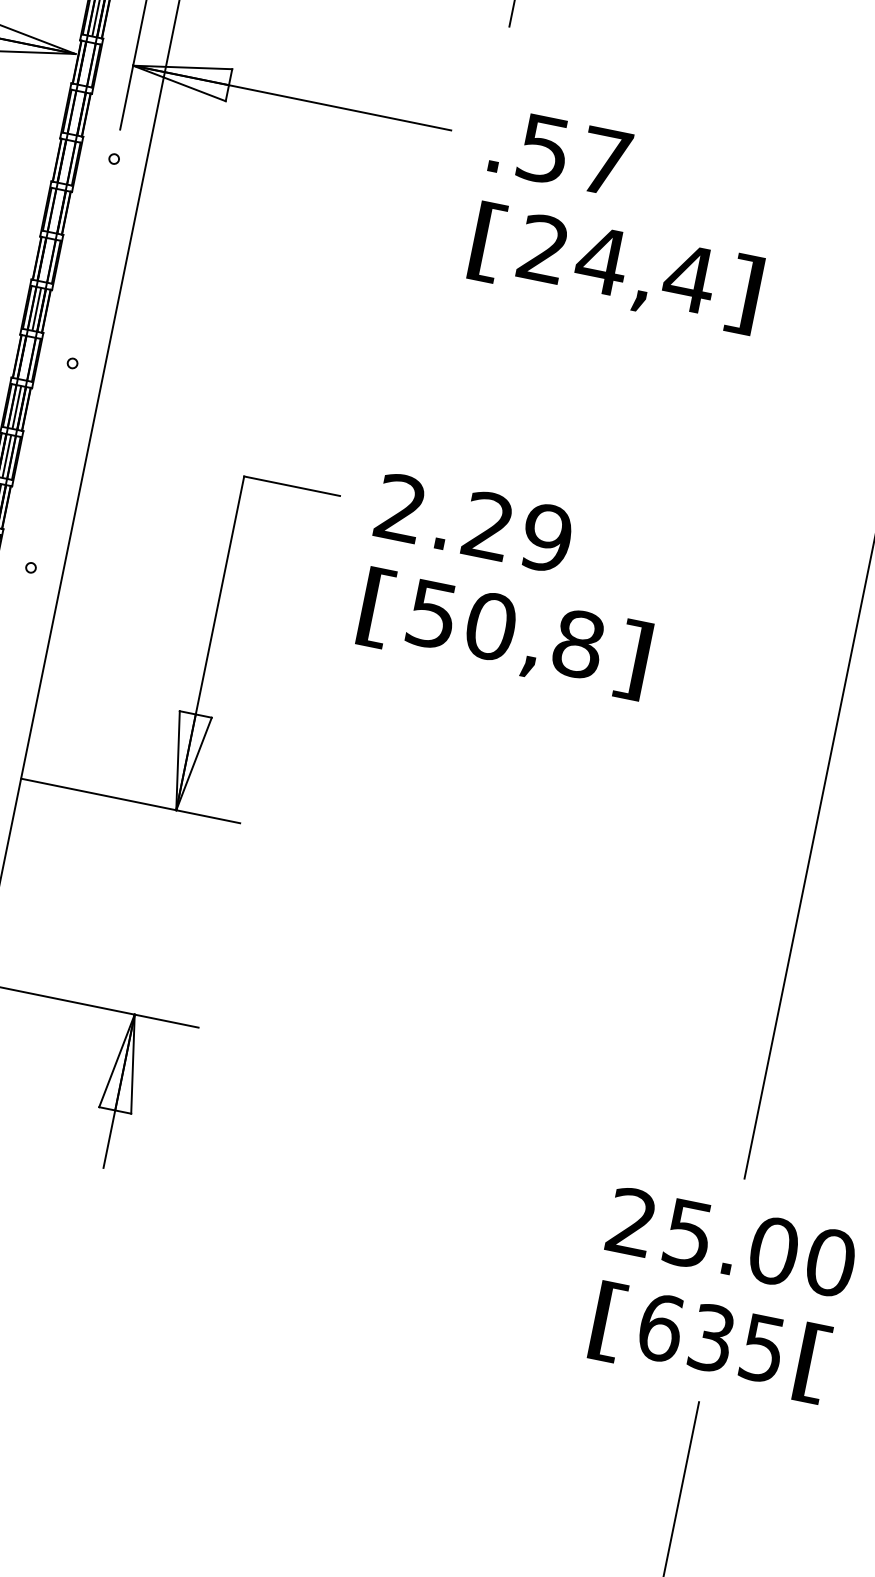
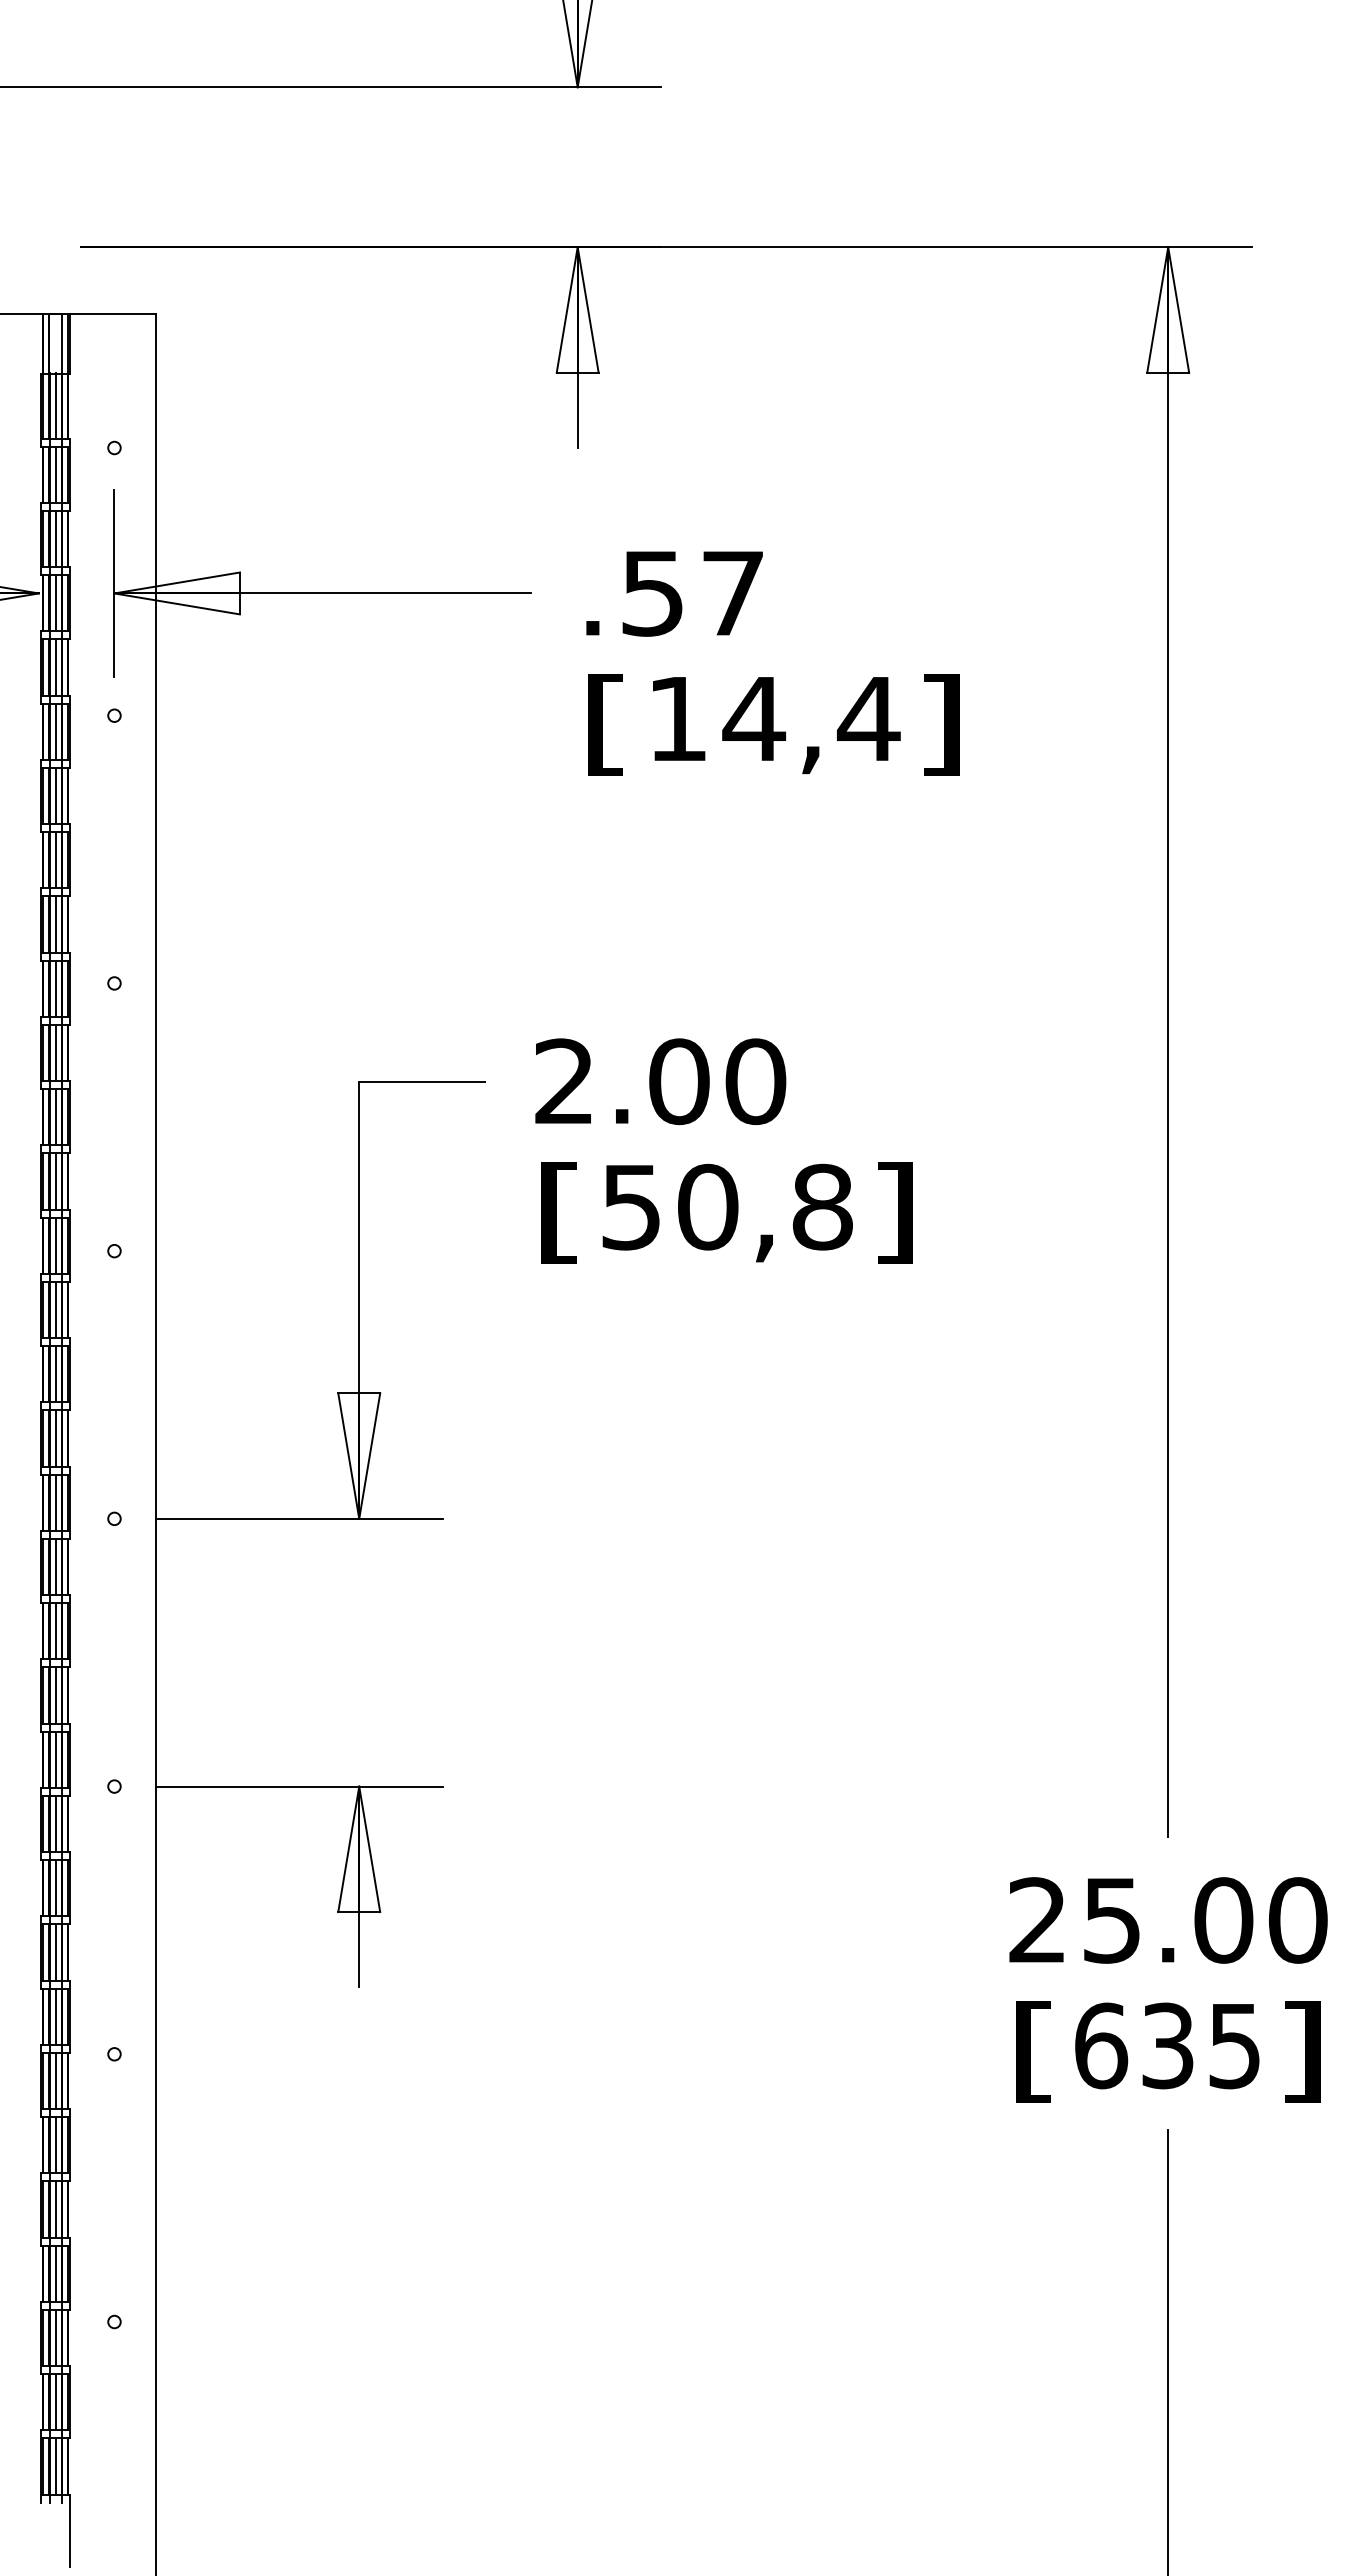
line: (86, 64) -> (55, 603), added
line: (76, 113) -> (55, 667), added
line: (66, 161) -> (55, 731), added
line: (56, 210) -> (55, 795), added
text: (542, 247) -> (676, 717), 24,4 -> 14,4
line: (46, 260) -> (55, 860), added
line: (26, 358) -> (55, 988), added
text: (517, 531) -> (717, 1081), 2.29 -> 2.00
text: (812, 1363) -> (1301, 2051), [ -> ]

